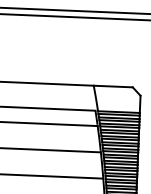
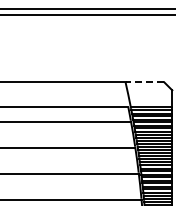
line: (112, 86) -> (144, 82), solid -> dashed

